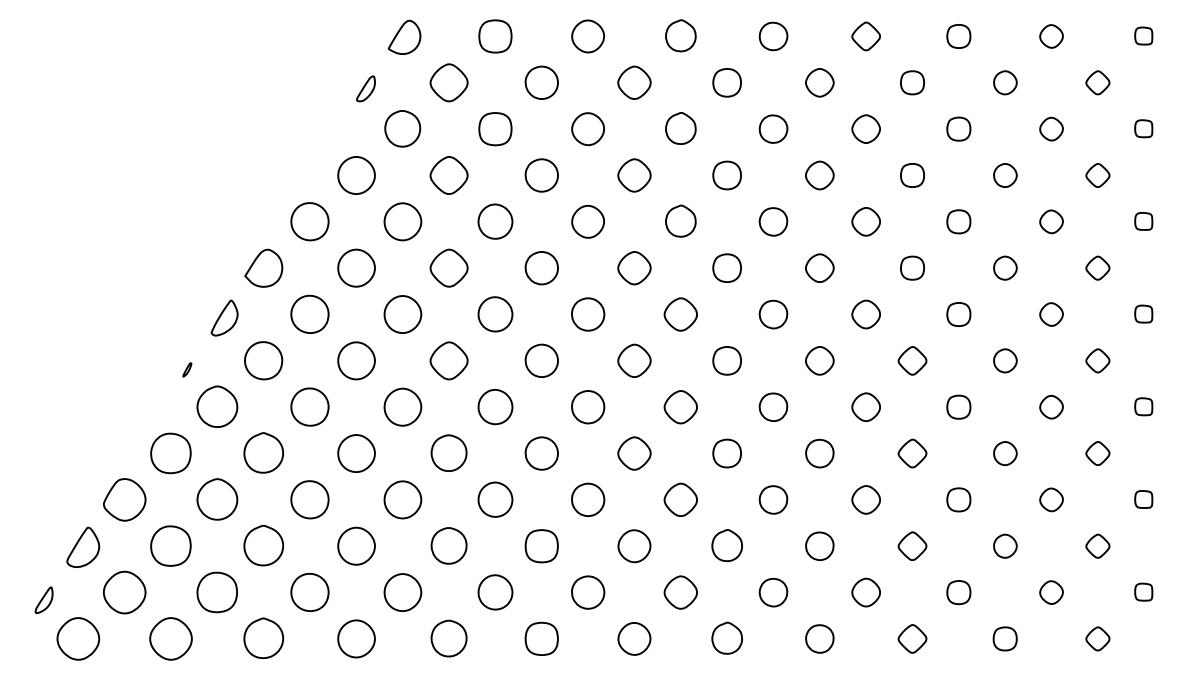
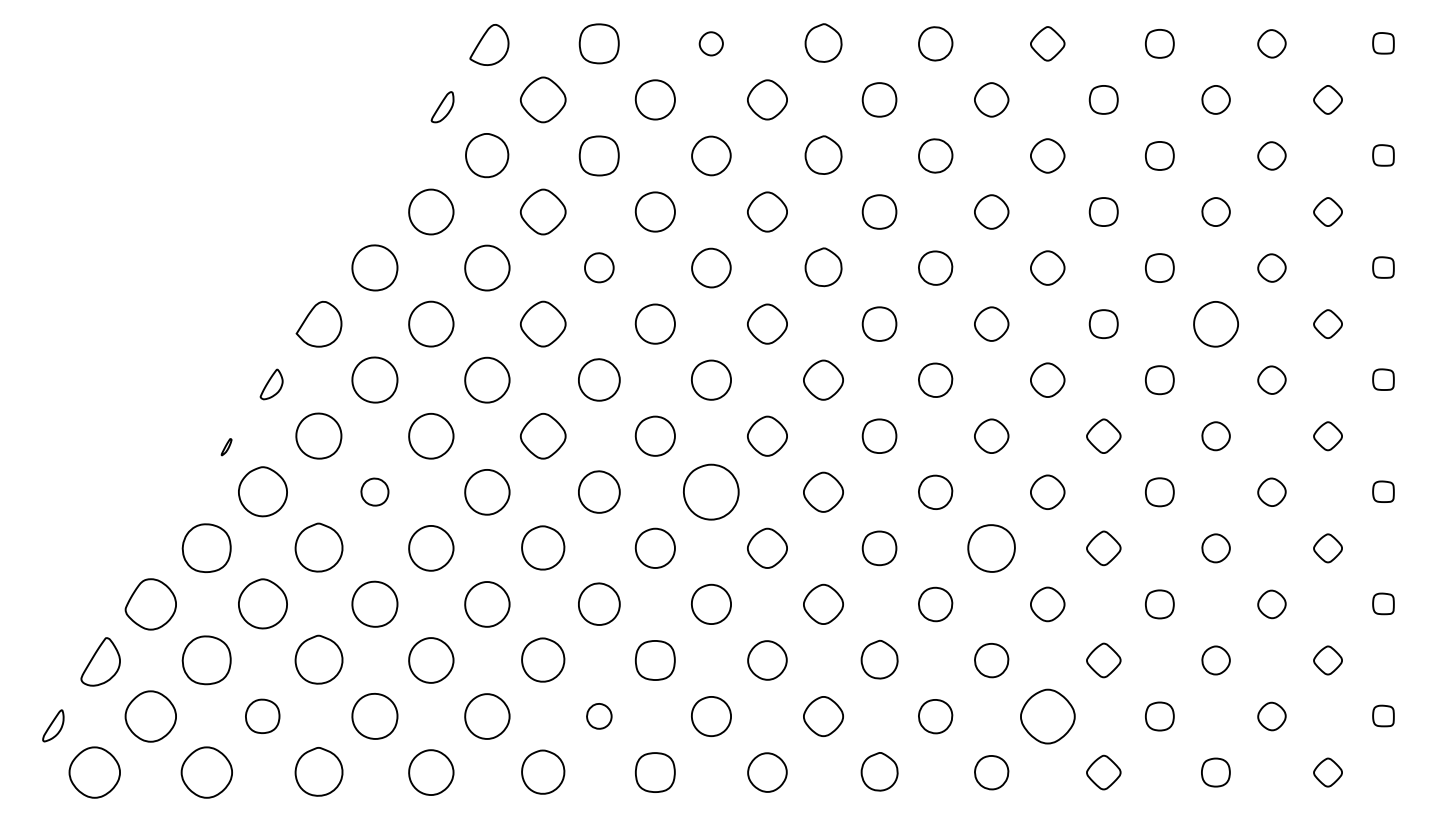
part: (587, 36) -> (710, 43), size x0.6
part: (495, 221) -> (599, 267), size x0.7
part: (1005, 267) -> (1216, 323), size x1.6
part: (224, 317) -> (271, 383), size x0.7
part: (309, 406) -> (374, 491), size x0.6
part: (588, 407) -> (711, 492), size x1.4
part: (819, 453) -> (991, 548), size x1.4
part: (216, 592) -> (261, 716), size x0.7
part: (495, 592) -> (599, 716), size x0.6
part: (865, 592) -> (1046, 716), size x1.6

